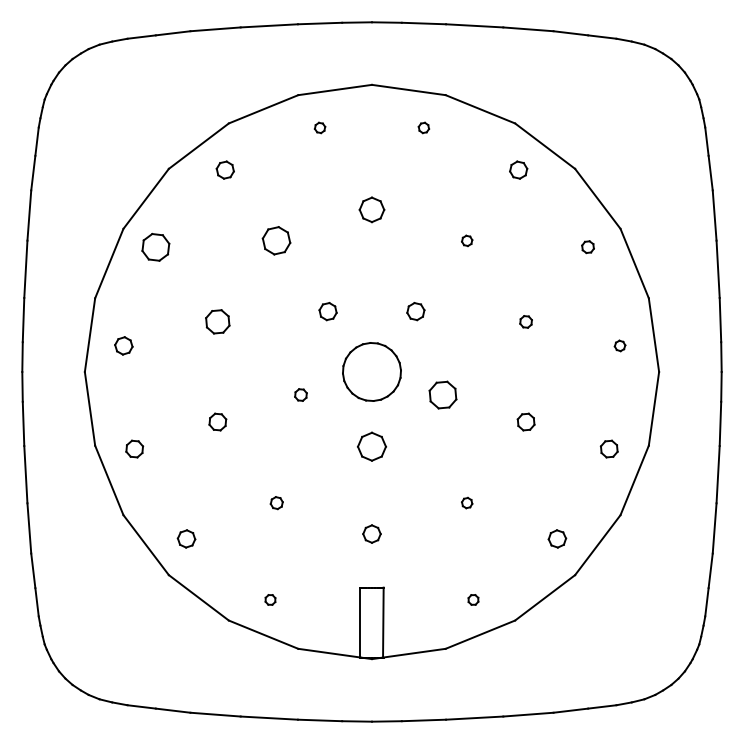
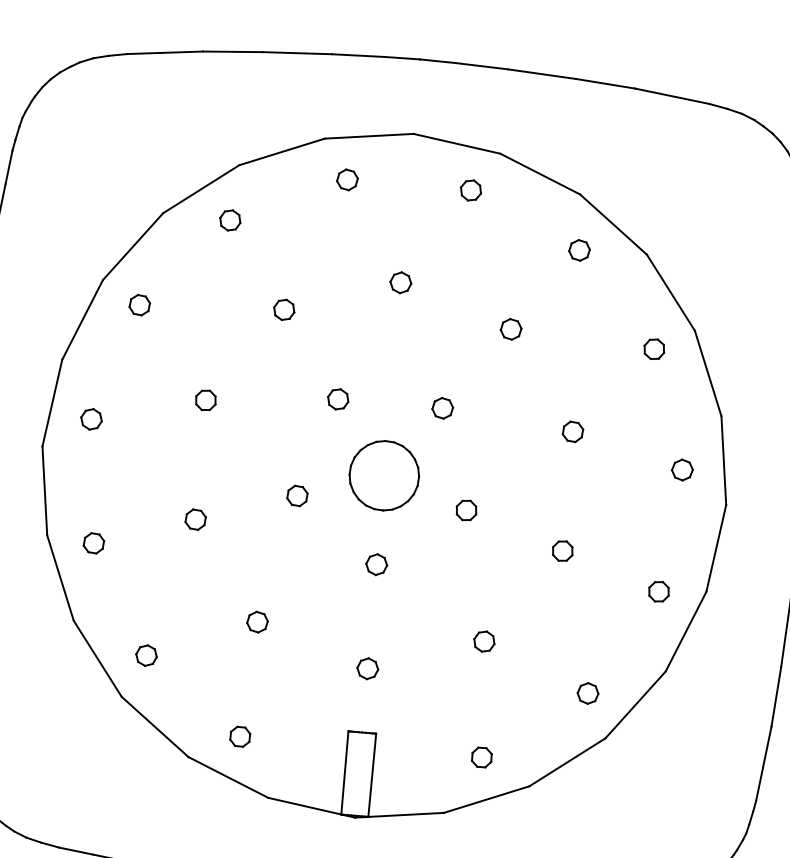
part: (319, 127) -> (346, 179), size x1.67
part: (423, 127) -> (470, 189), size x1.67
part: (371, 209) -> (400, 282), size x0.71
part: (276, 240) -> (284, 309), size x0.62
part: (466, 240) -> (510, 328), size x1.67
part: (155, 246) -> (139, 304), size x0.62
part: (587, 246) -> (653, 348), size x1.43
part: (217, 321) -> (205, 399), size x0.71
part: (525, 321) -> (572, 431), size x1.43
part: (619, 345) -> (681, 469), size x1.67
part: (300, 394) -> (296, 495), size x1.43
part: (442, 394) -> (465, 509), size x0.62
part: (371, 446) -> (376, 564), size x0.62
part: (276, 502) -> (257, 621), size x1.43
part: (466, 502) -> (483, 640), size x1.67
part: (270, 599) -> (240, 736), size x1.67
part: (473, 599) -> (481, 757), size x1.67

